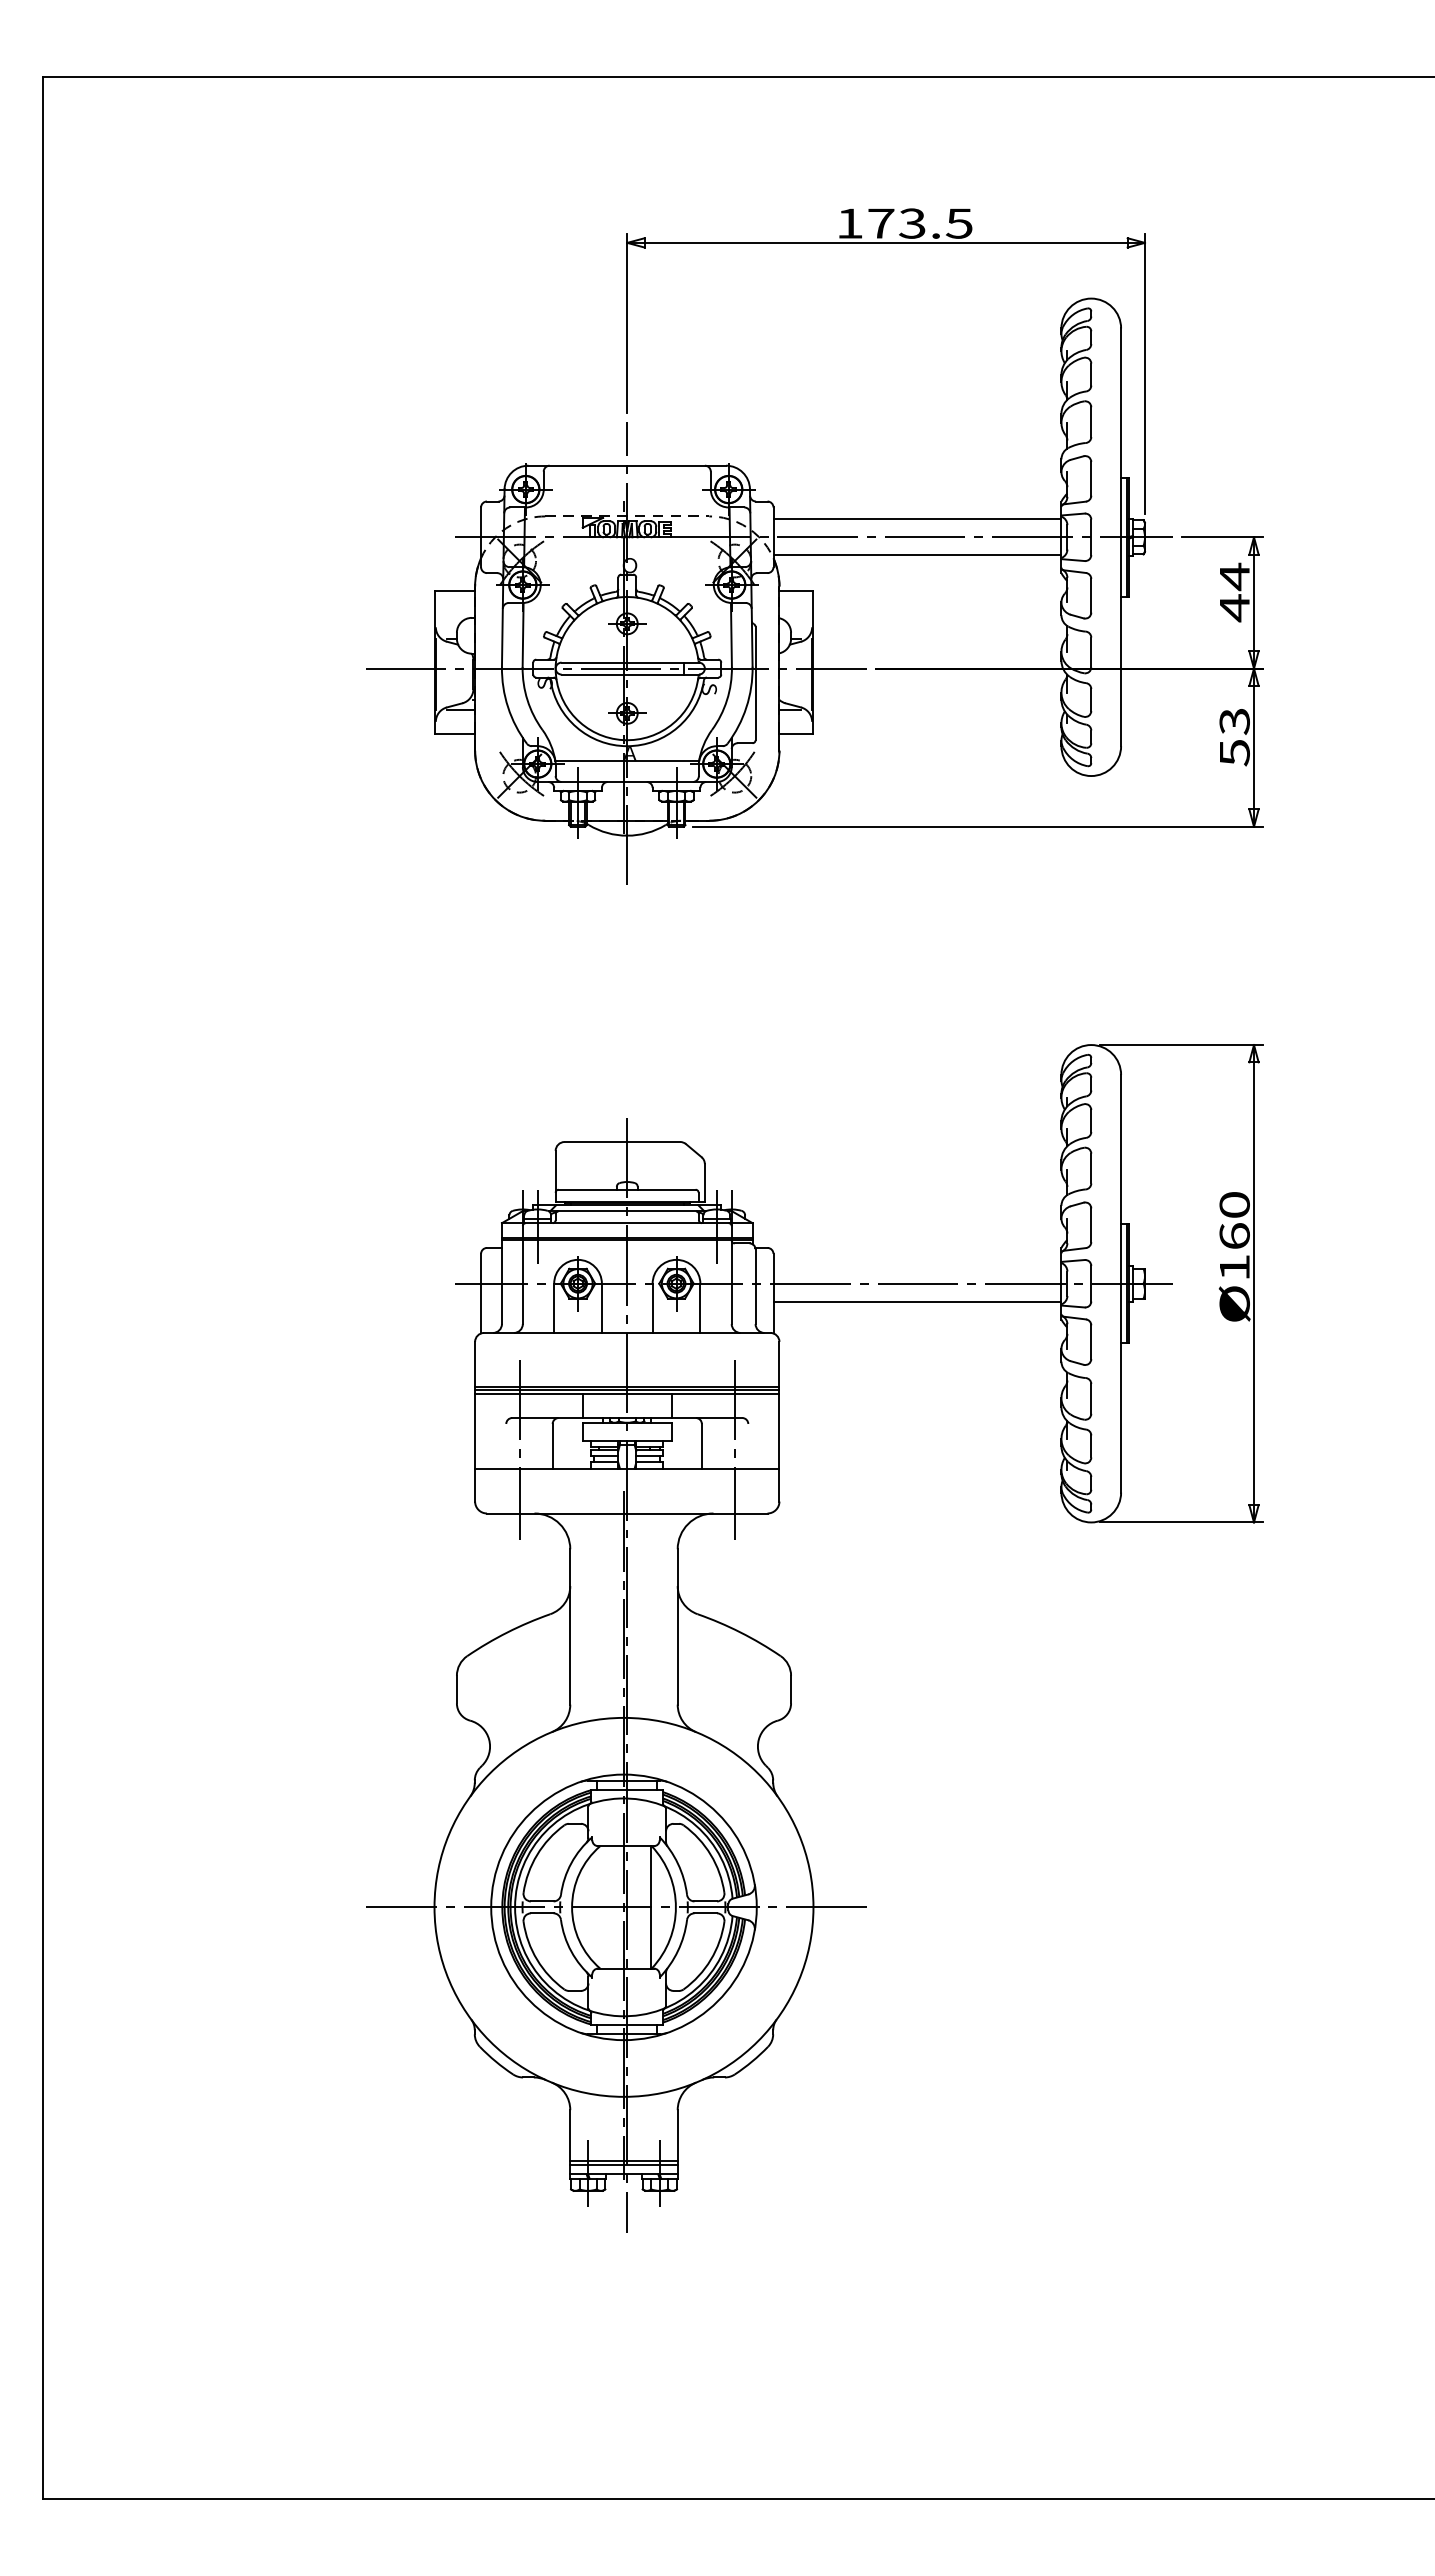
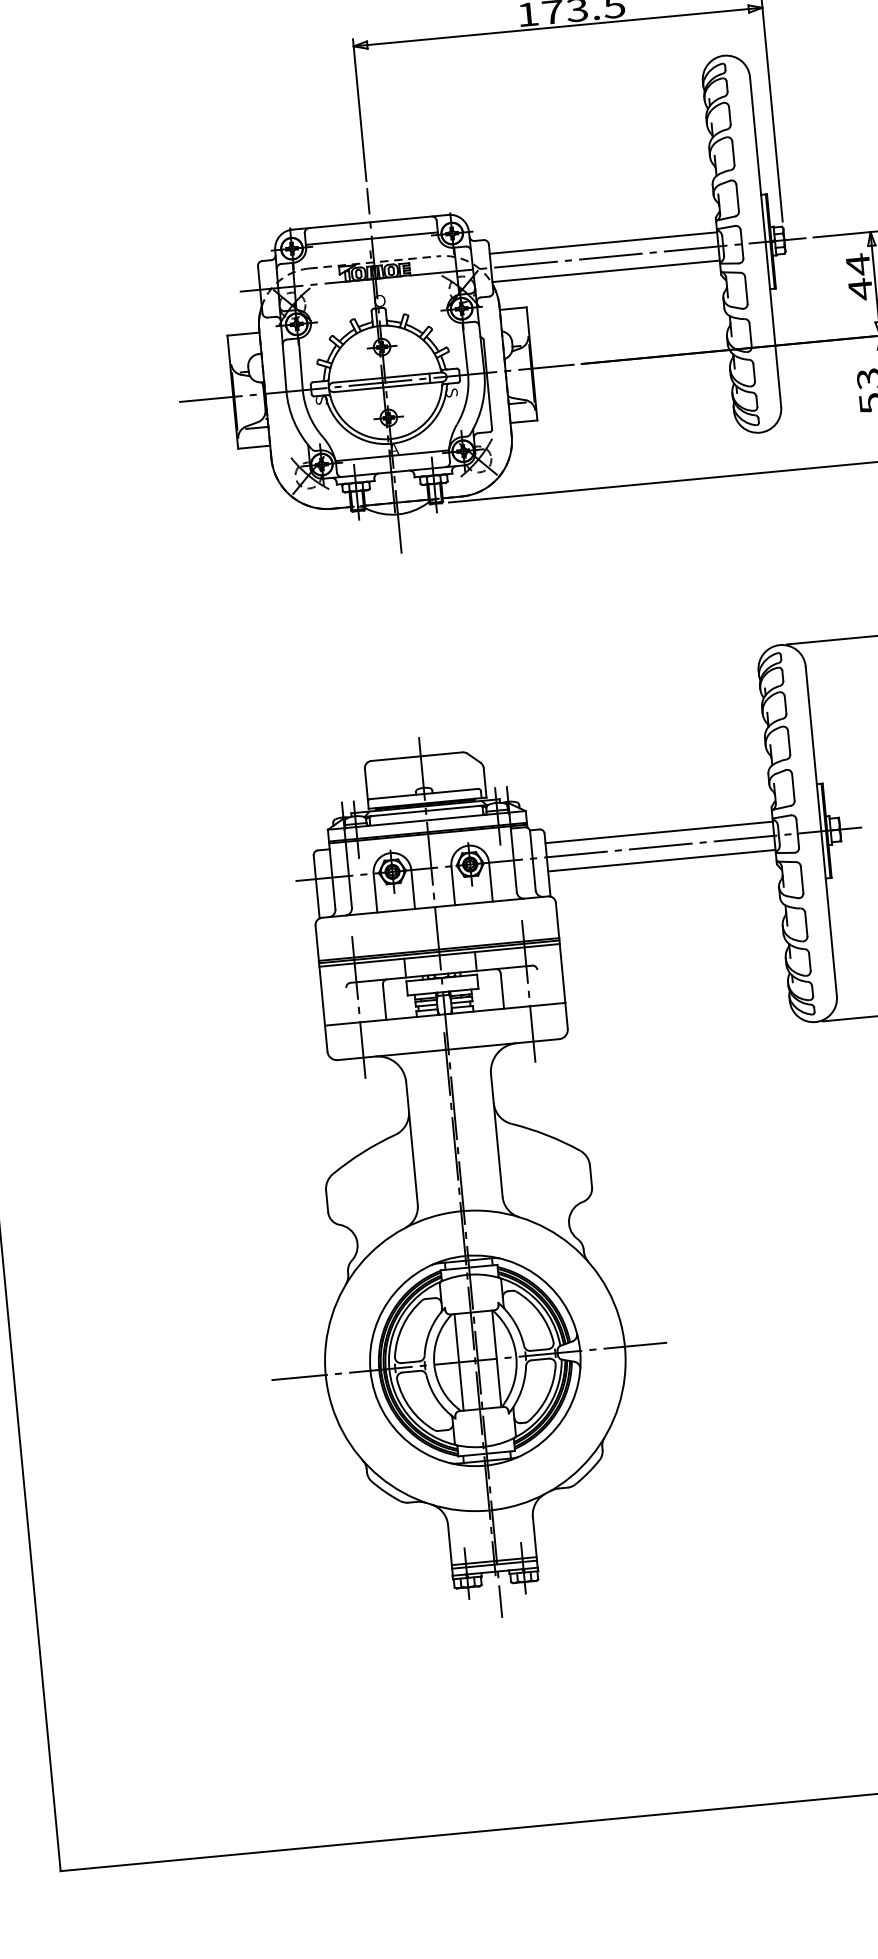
line: (626, 486) -> (371, 238), added
line: (917, 1265) -> (659, 832), added
line: (603, 1907) -> (459, 1362), added

